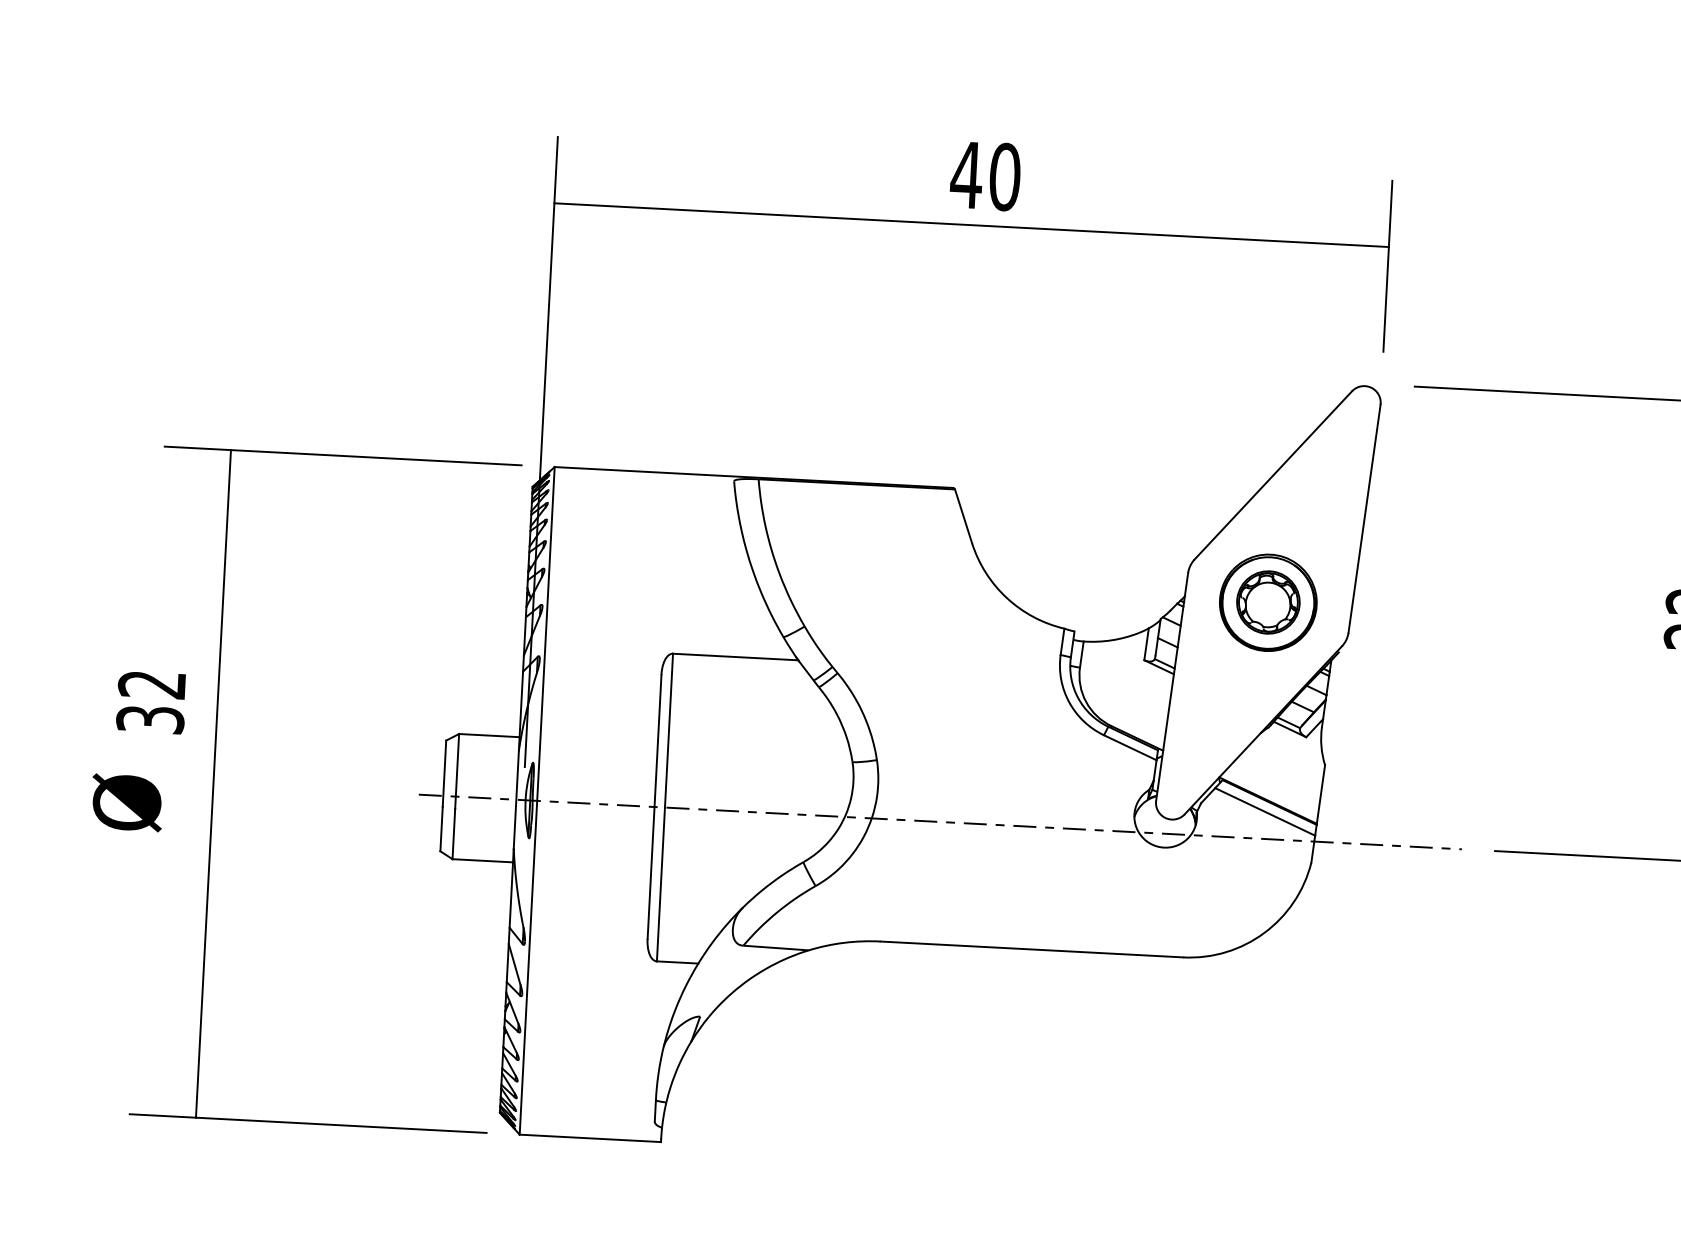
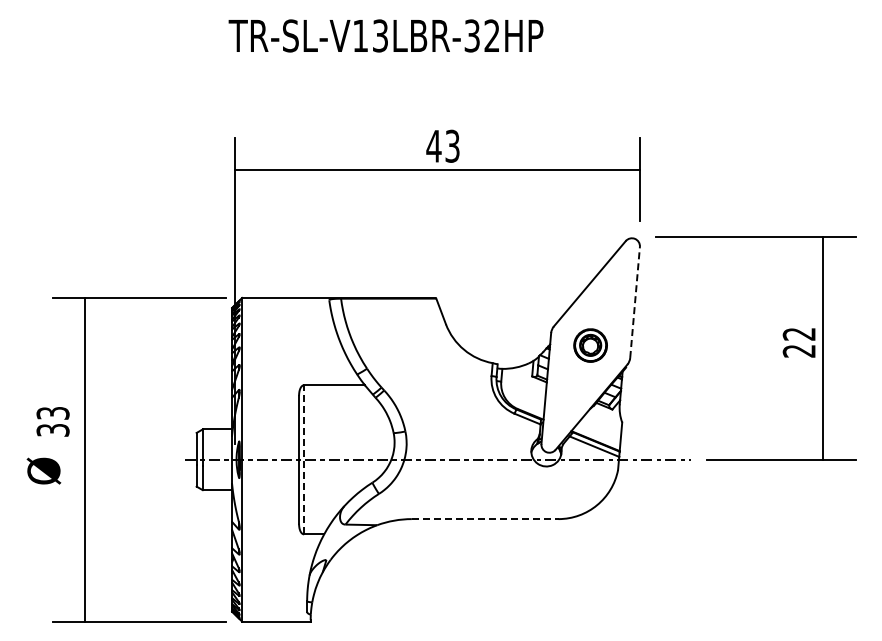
text: (1004, 175) -> (452, 145), 40 -> 43
line: (1365, 518) -> (635, 302), solid -> dashed
part: (1267, 602) -> (590, 345), size x0.7
text: (151, 684) -> (52, 413), 32 -> 33
line: (665, 806) -> (304, 459), solid -> dashed
line: (1032, 950) -> (485, 519), solid -> dashed

